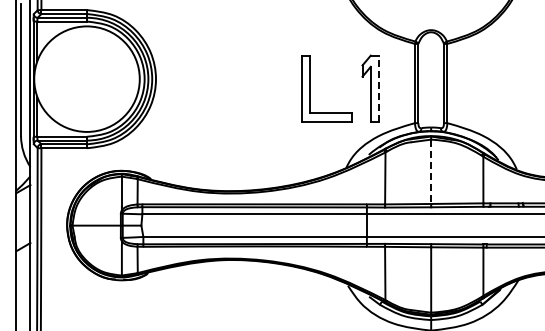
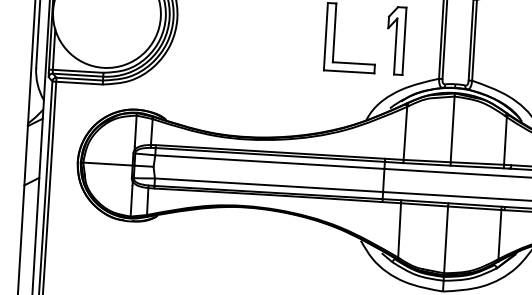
line: (379, 88) -> (404, 41), dashed -> solid
line: (431, 172) -> (452, 130), dashed -> solid

